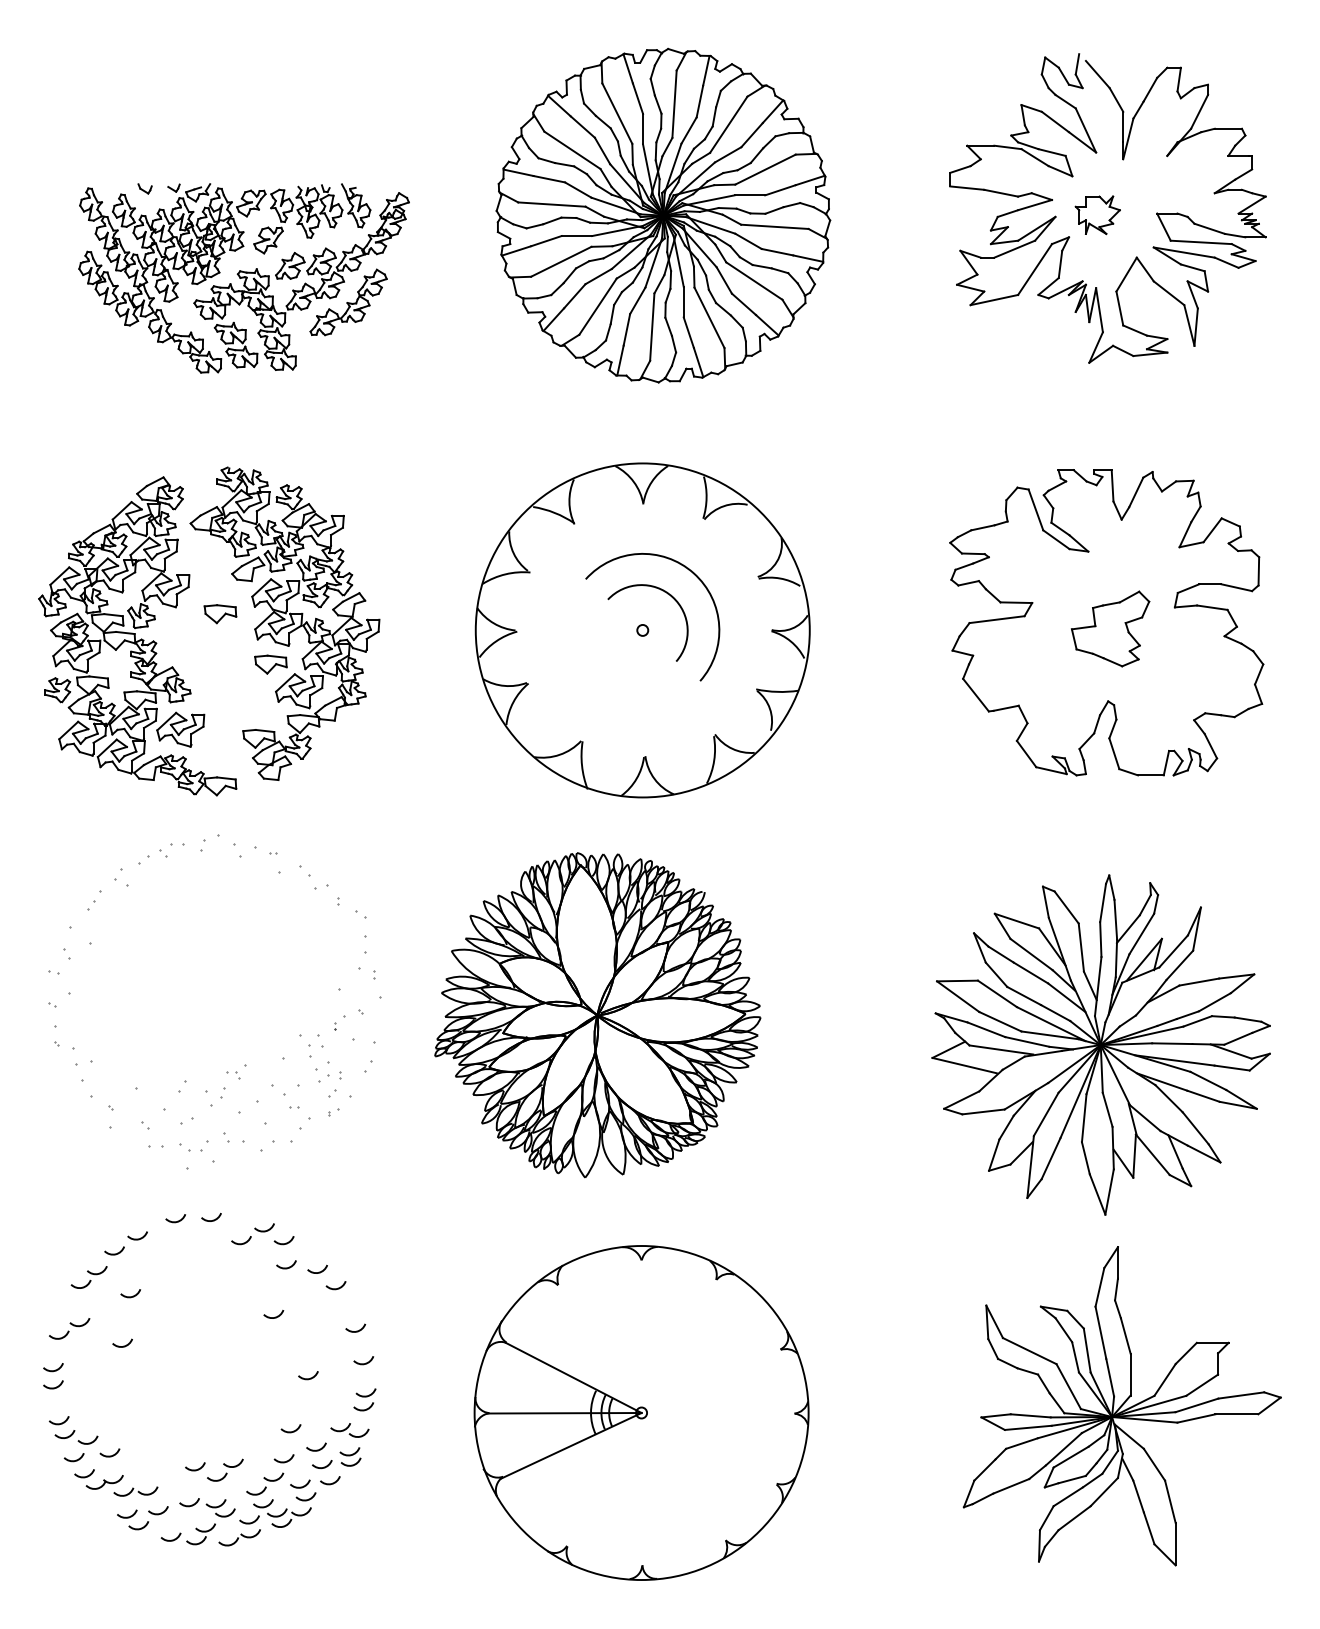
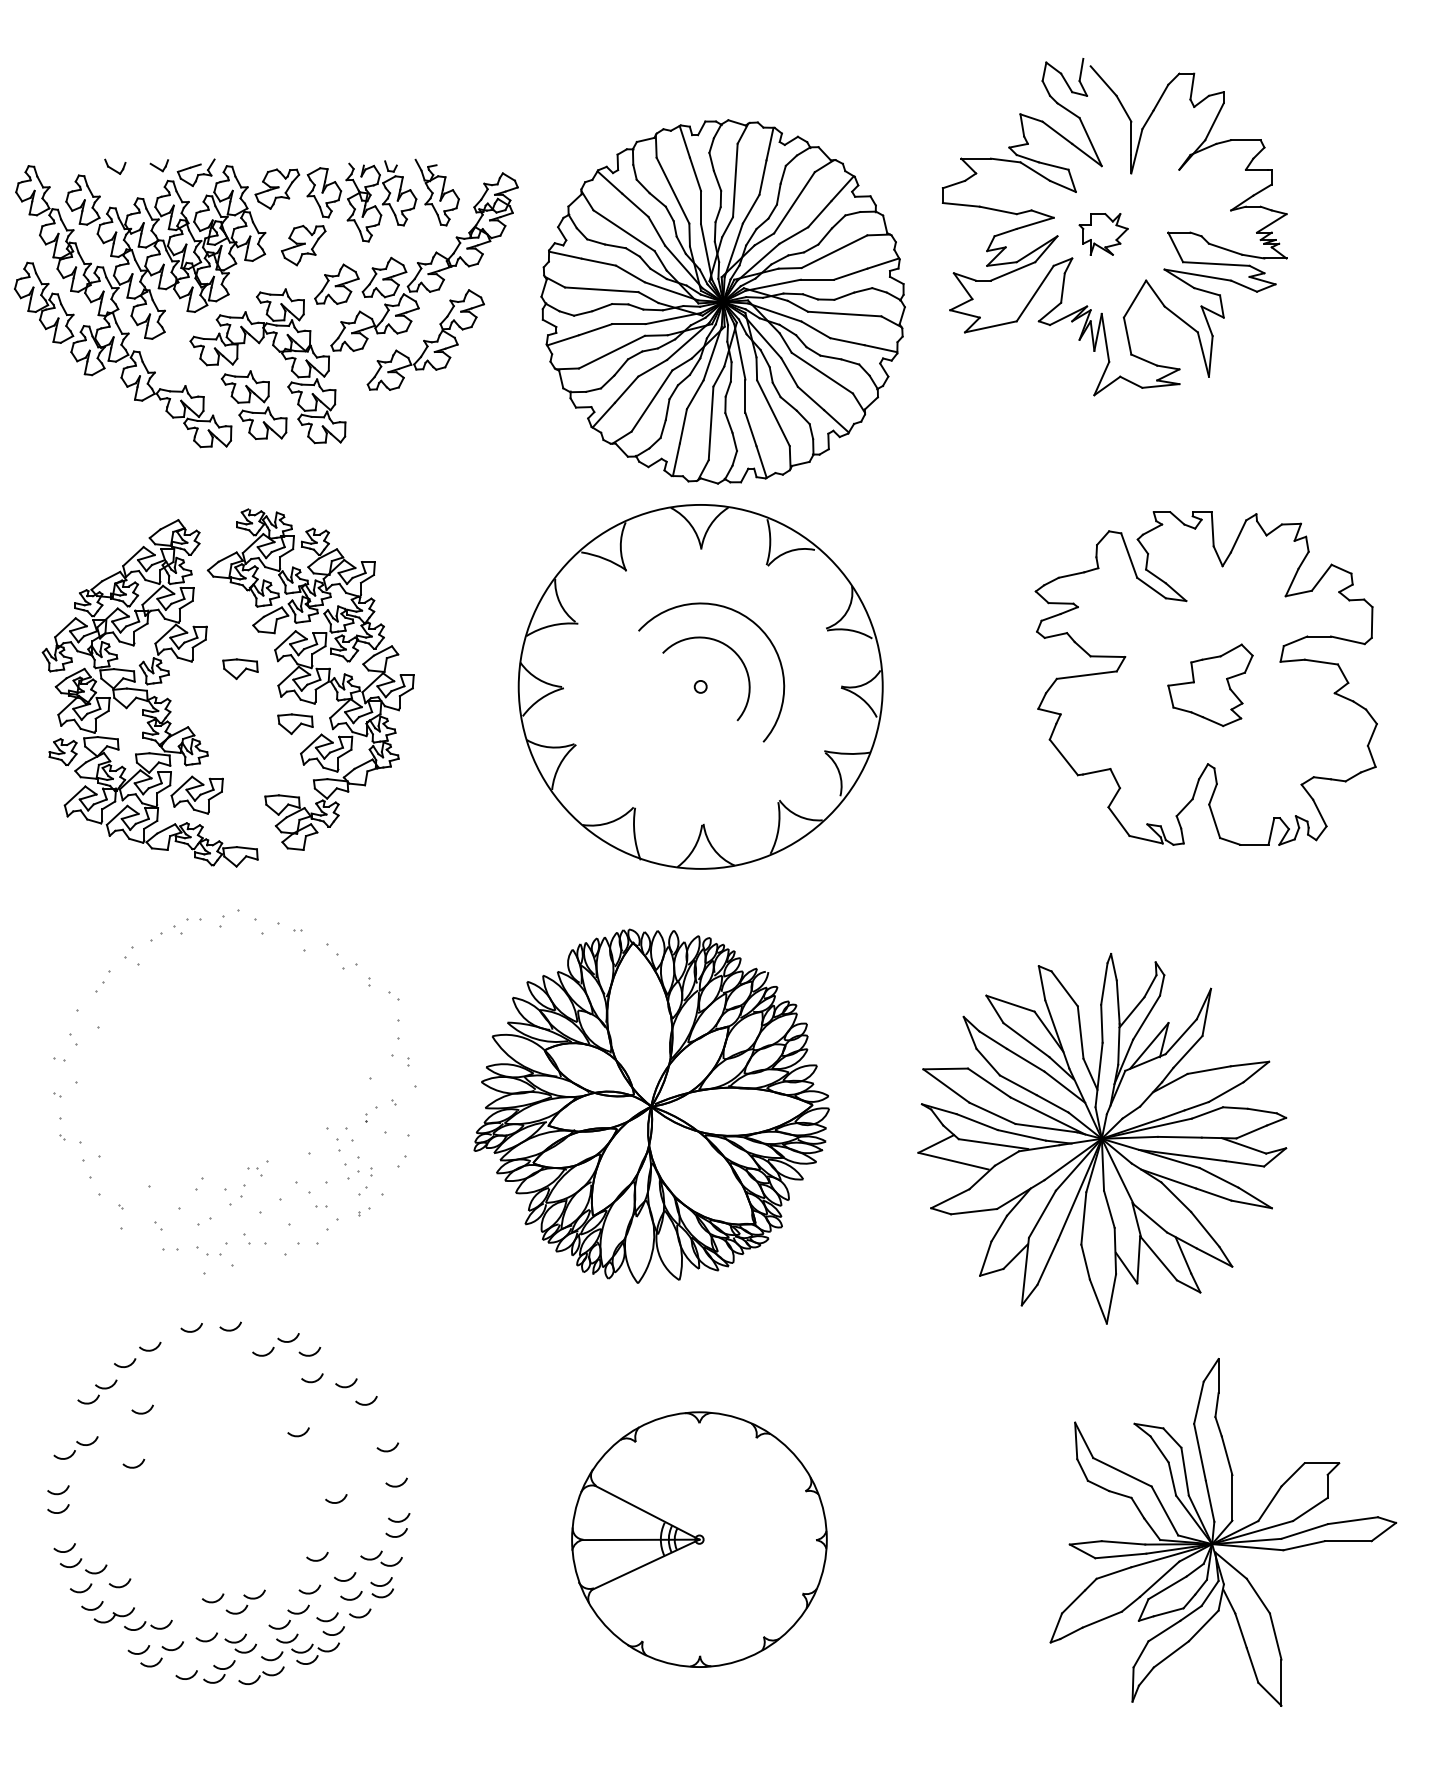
part: (1107, 208) -> (1114, 227), moved
part: (662, 215) -> (722, 301), moved
part: (243, 277) -> (265, 302), size x1.4
part: (1101, 1044) -> (1102, 1138), moved
part: (641, 1412) -> (699, 1539), size x0.7

